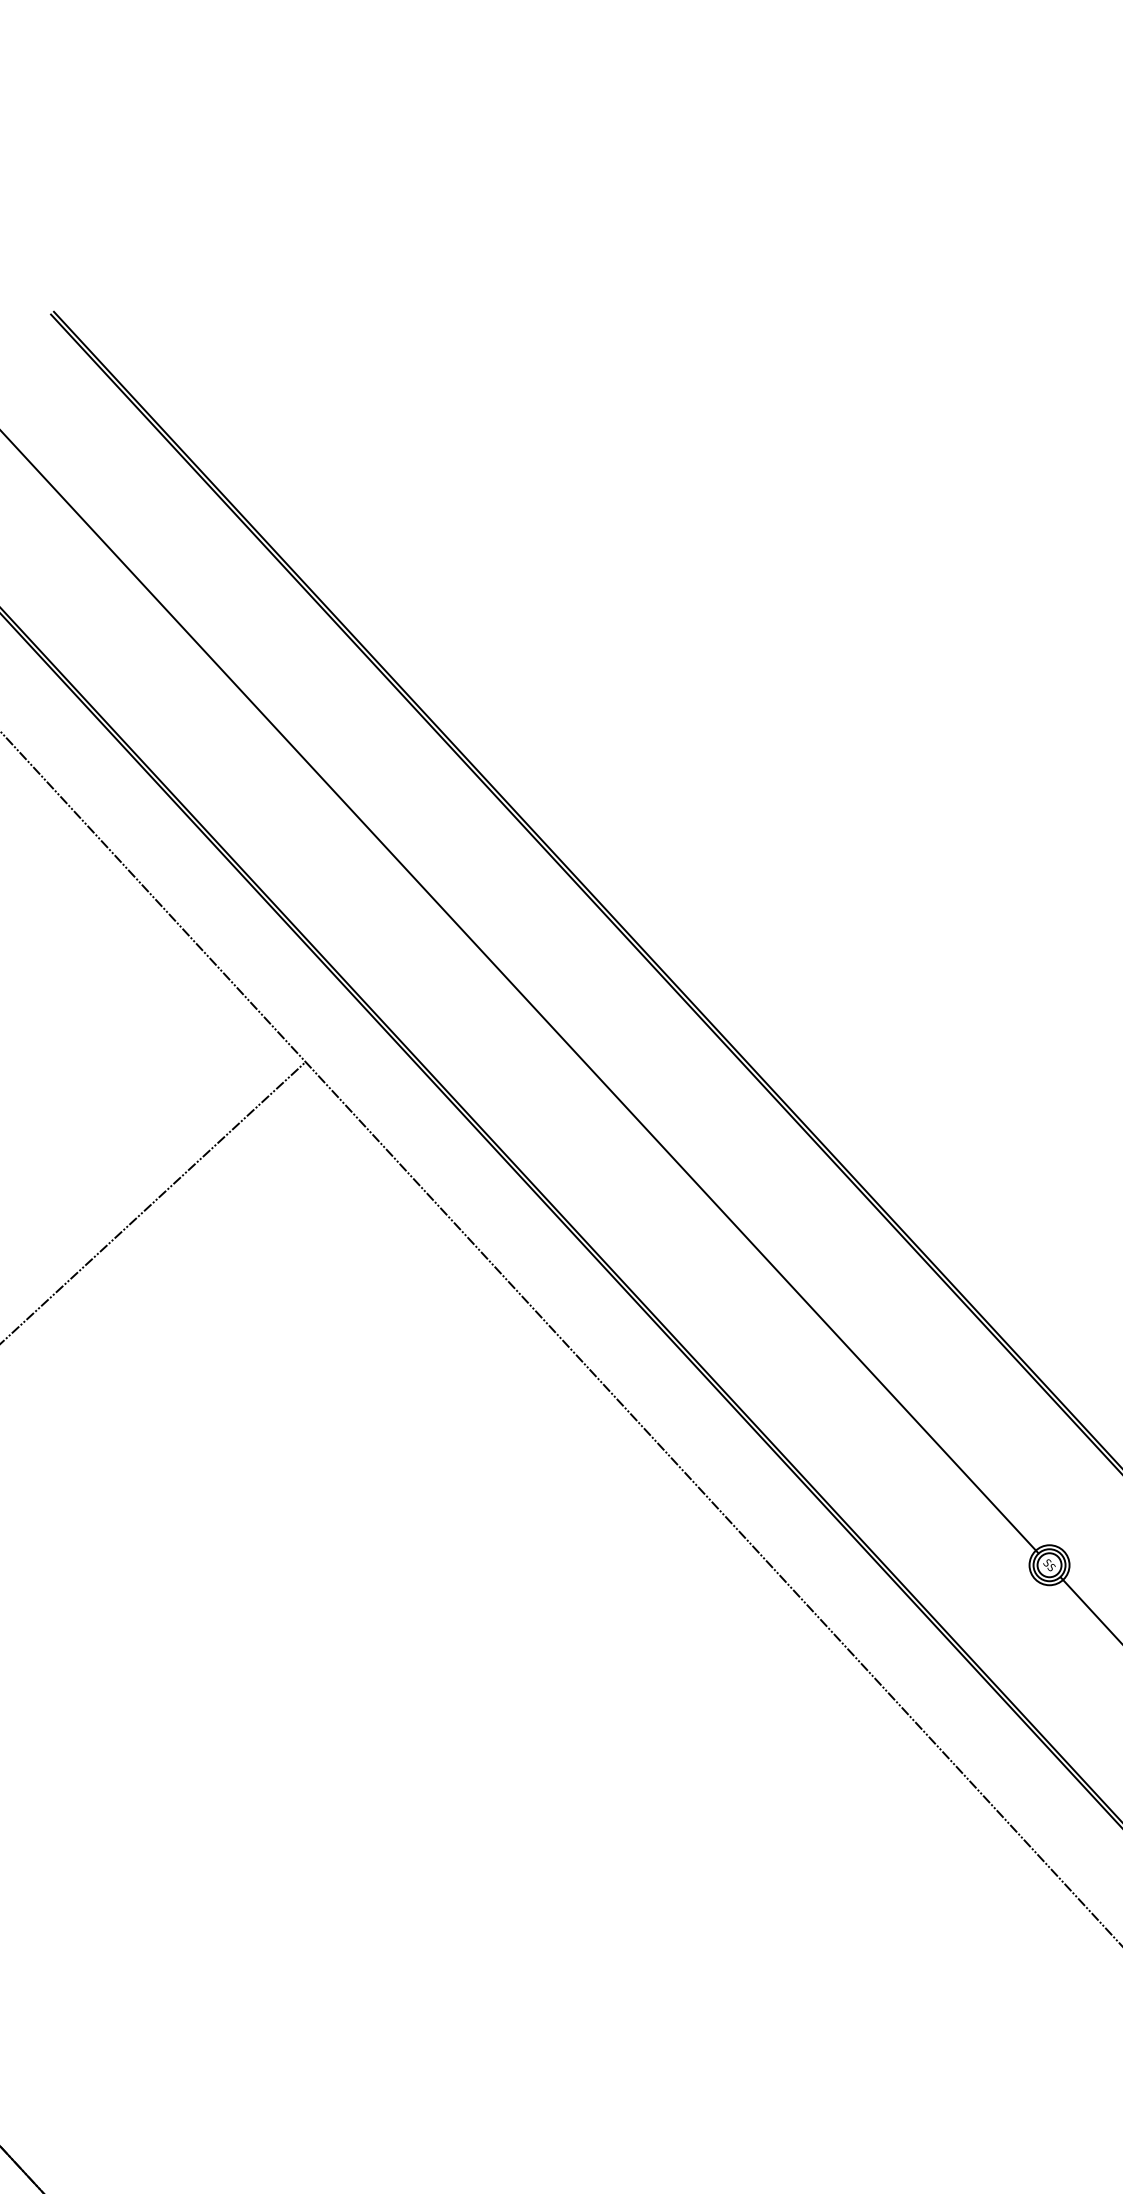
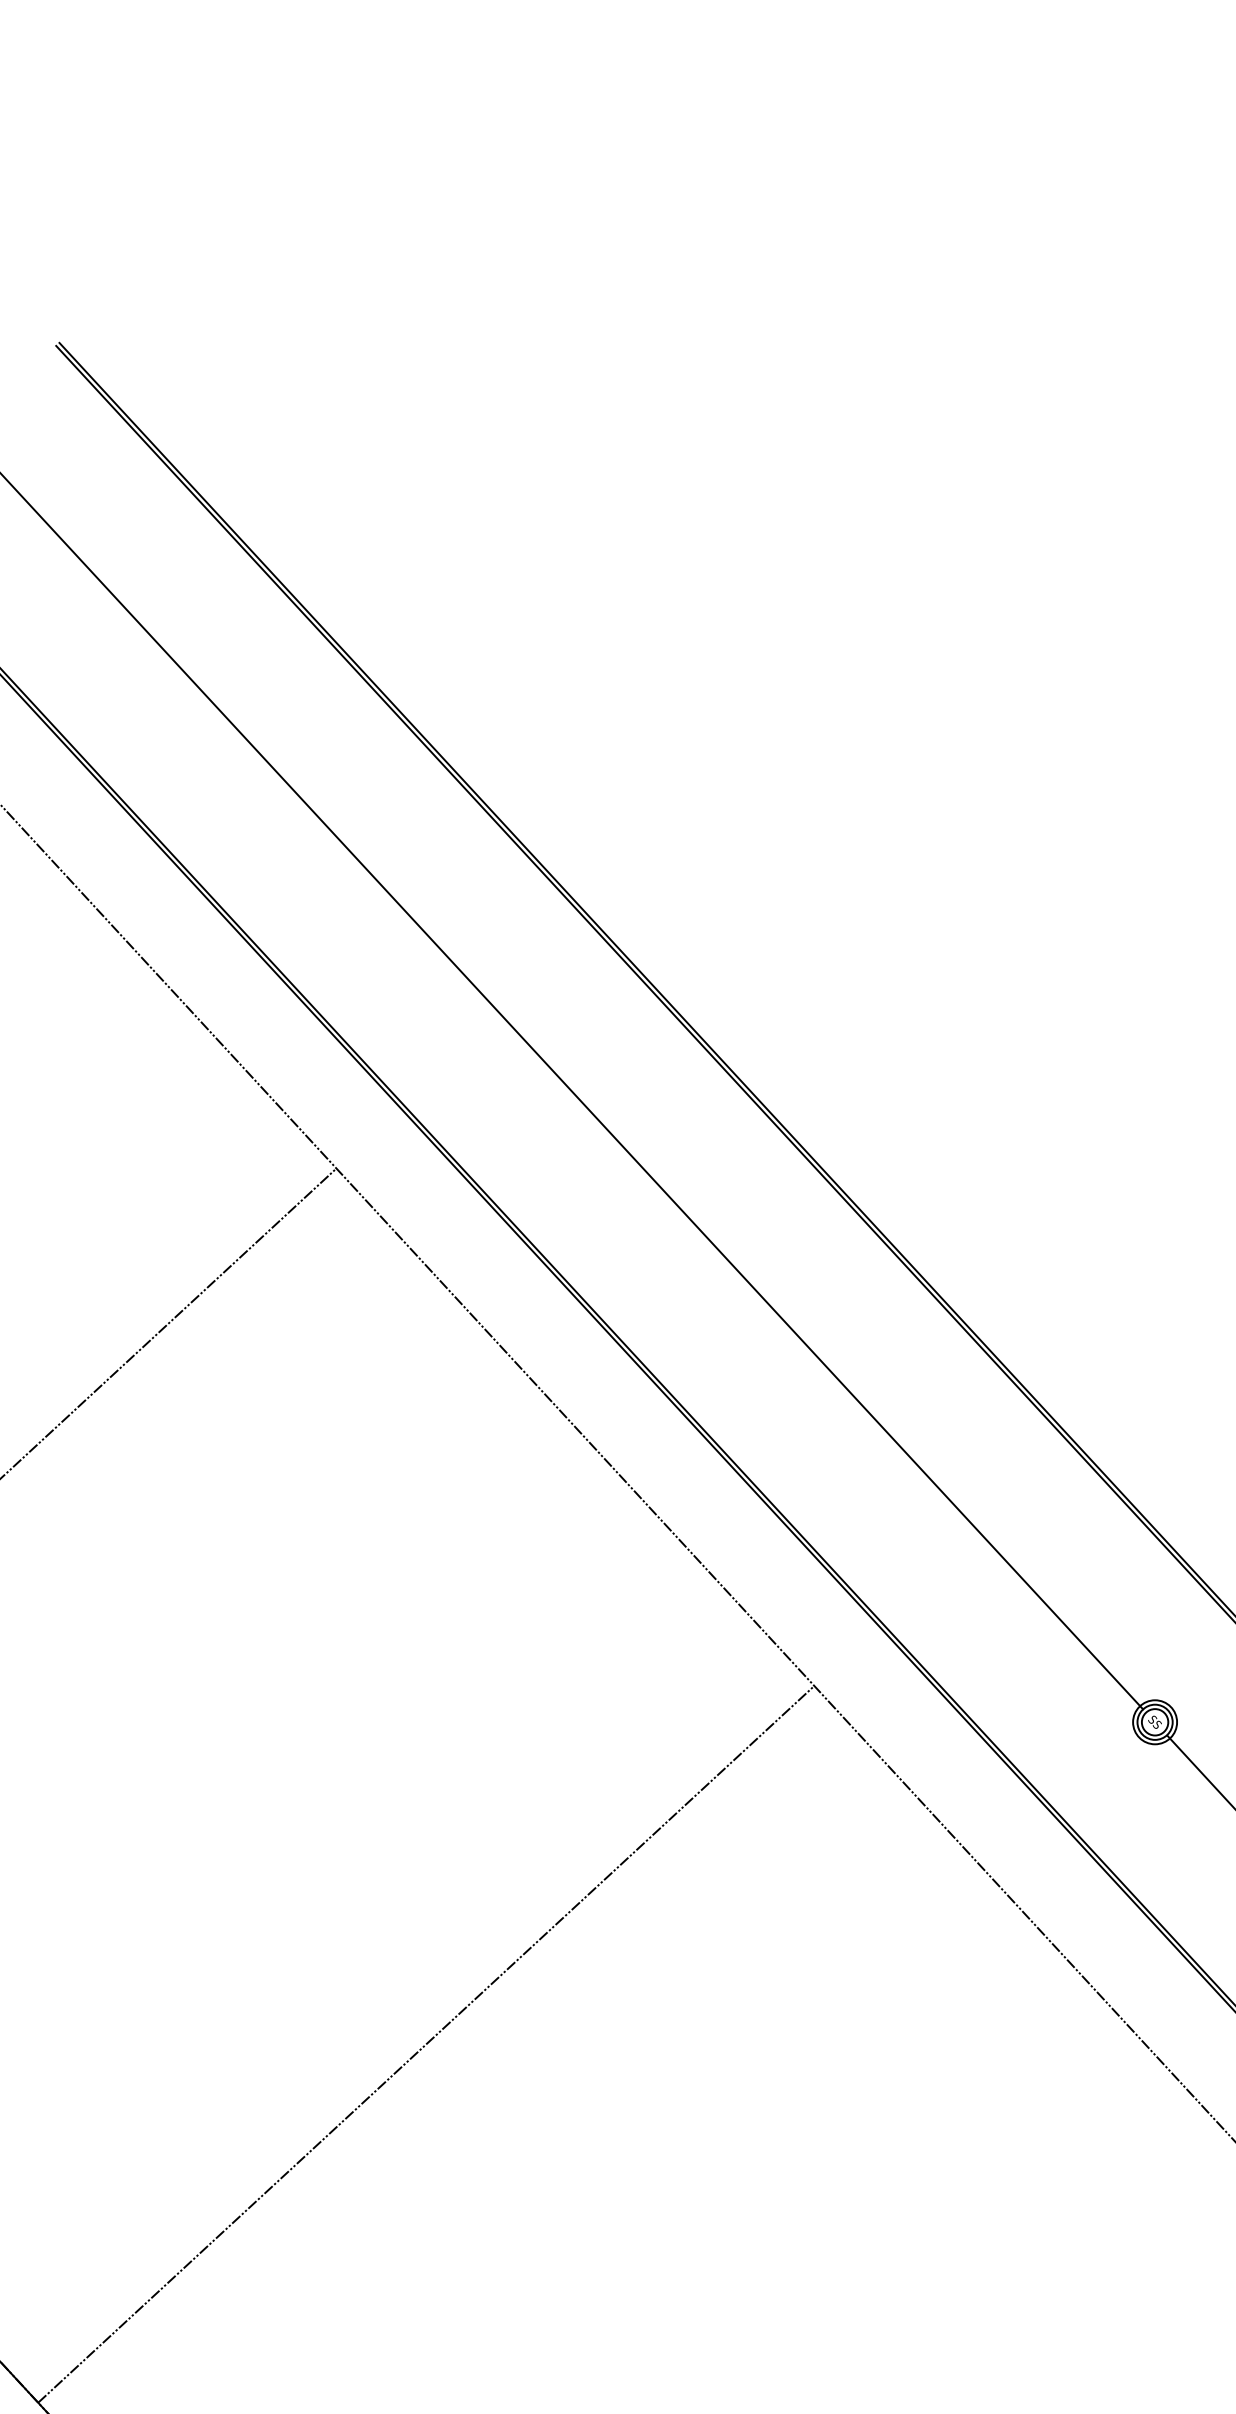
line: (387, 1857) -> (426, 2043), added

